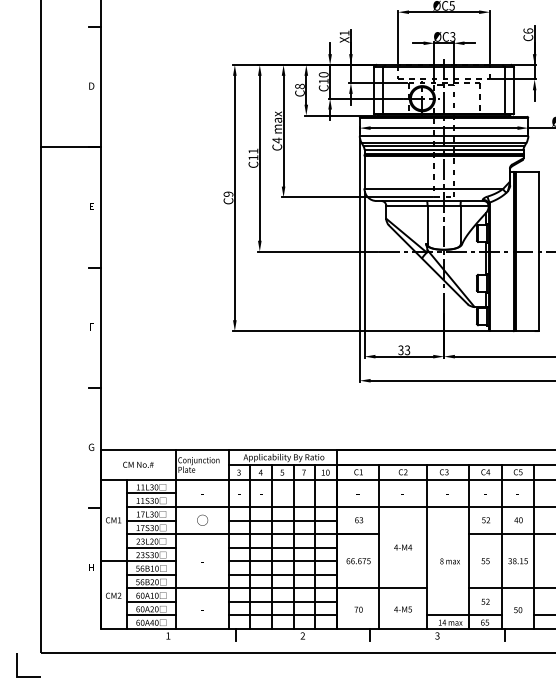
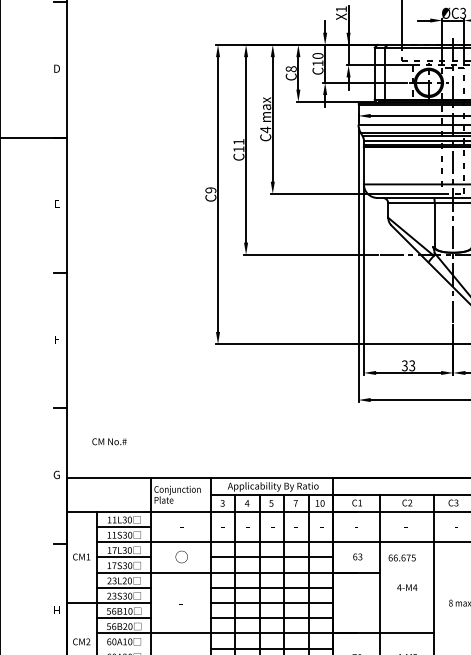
text: (138, 464) -> (109, 441), moved
text: (358, 561) -> (402, 558), moved
line: (151, 601) -> (124, 648), removed

